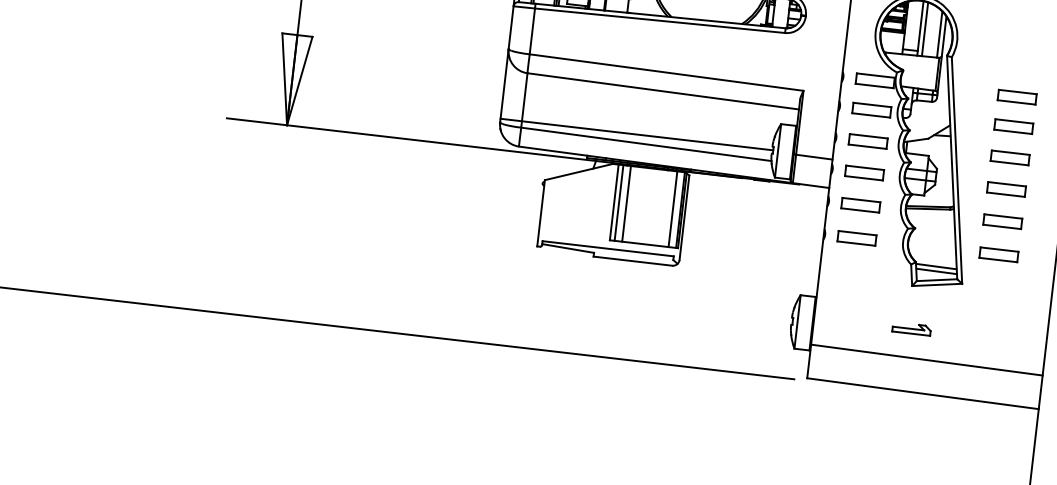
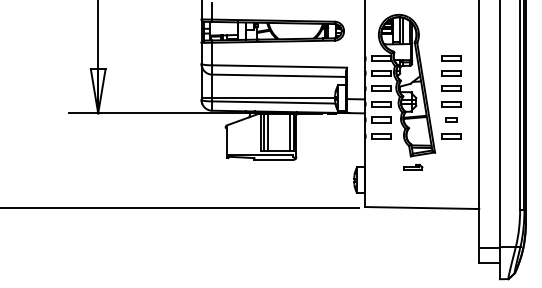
part: (1003, 220) -> (451, 119), size x0.6
part: (912, 327) -> (413, 166), moved
line: (927, 360) -> (422, 191), removed

